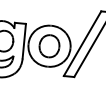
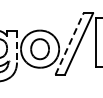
line: (23, 40) -> (16, 46), solid -> dashed
line: (82, 44) -> (69, 44), solid -> dashed

